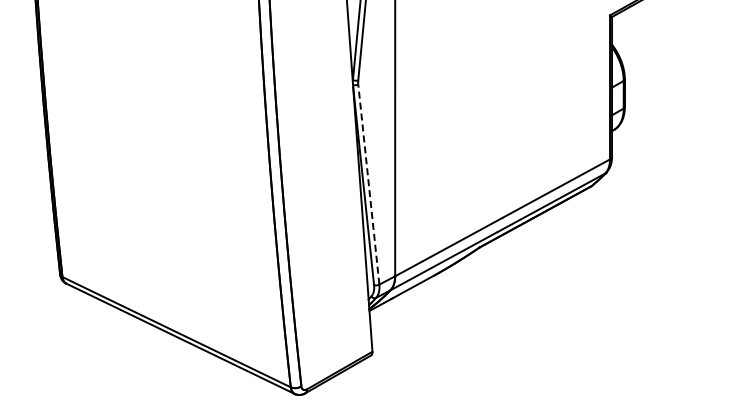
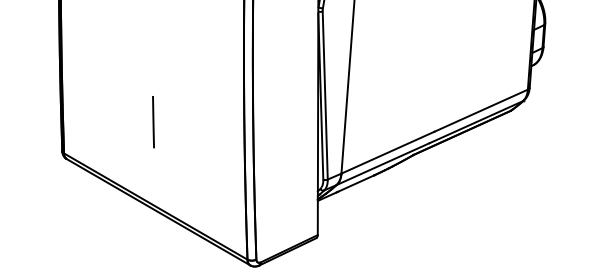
line: (368, 184) -> (324, 95), dashed -> solid
line: (166, 231) -> (153, 121), added

